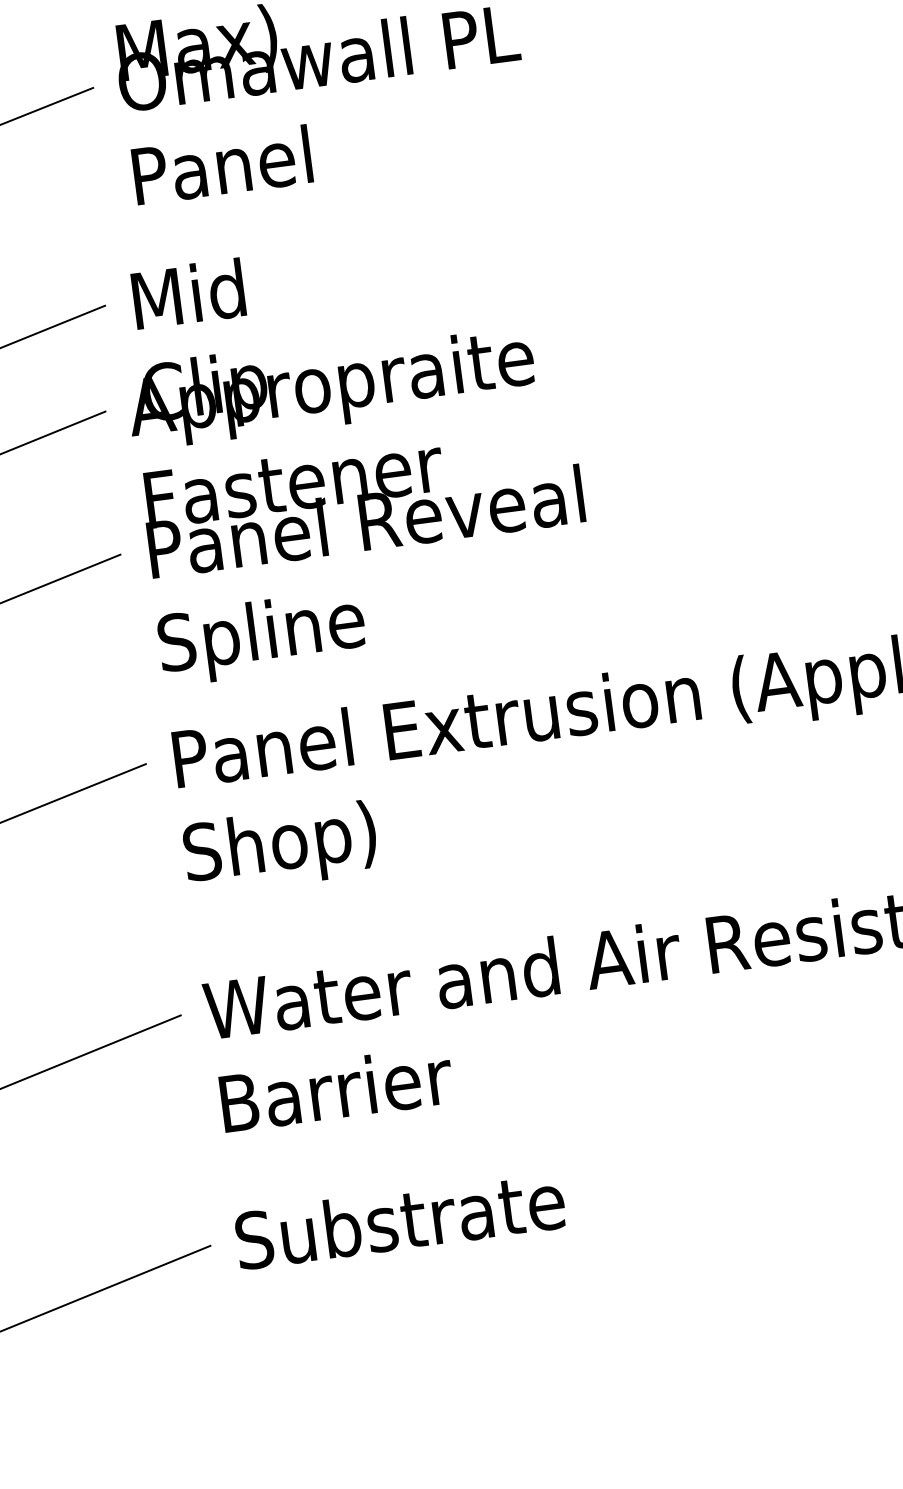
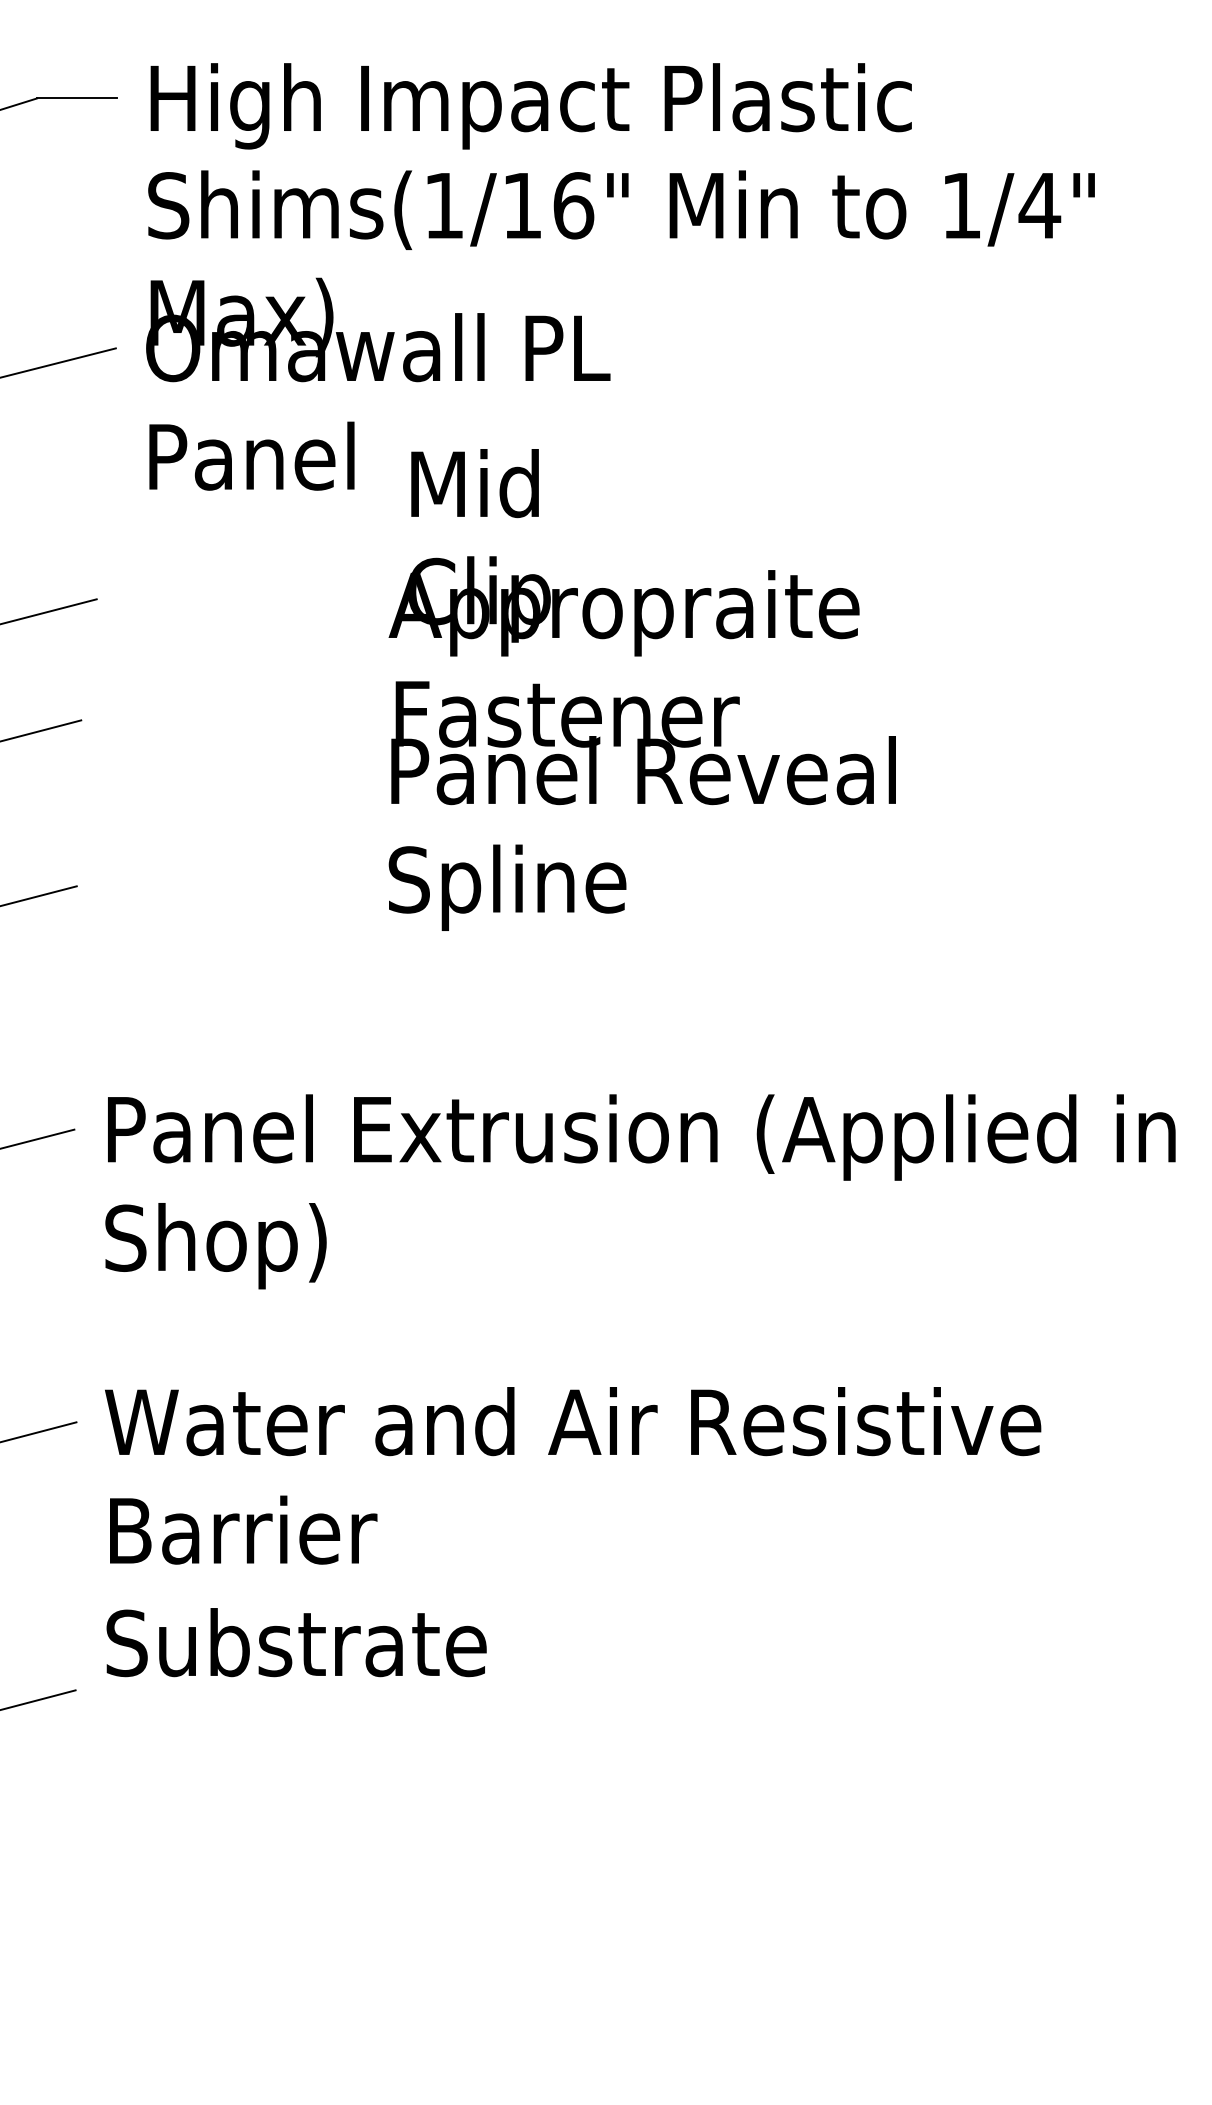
text: (354, 452) -> (641, 689), moved
text: (400, 1220) -> (296, 1642), moved

